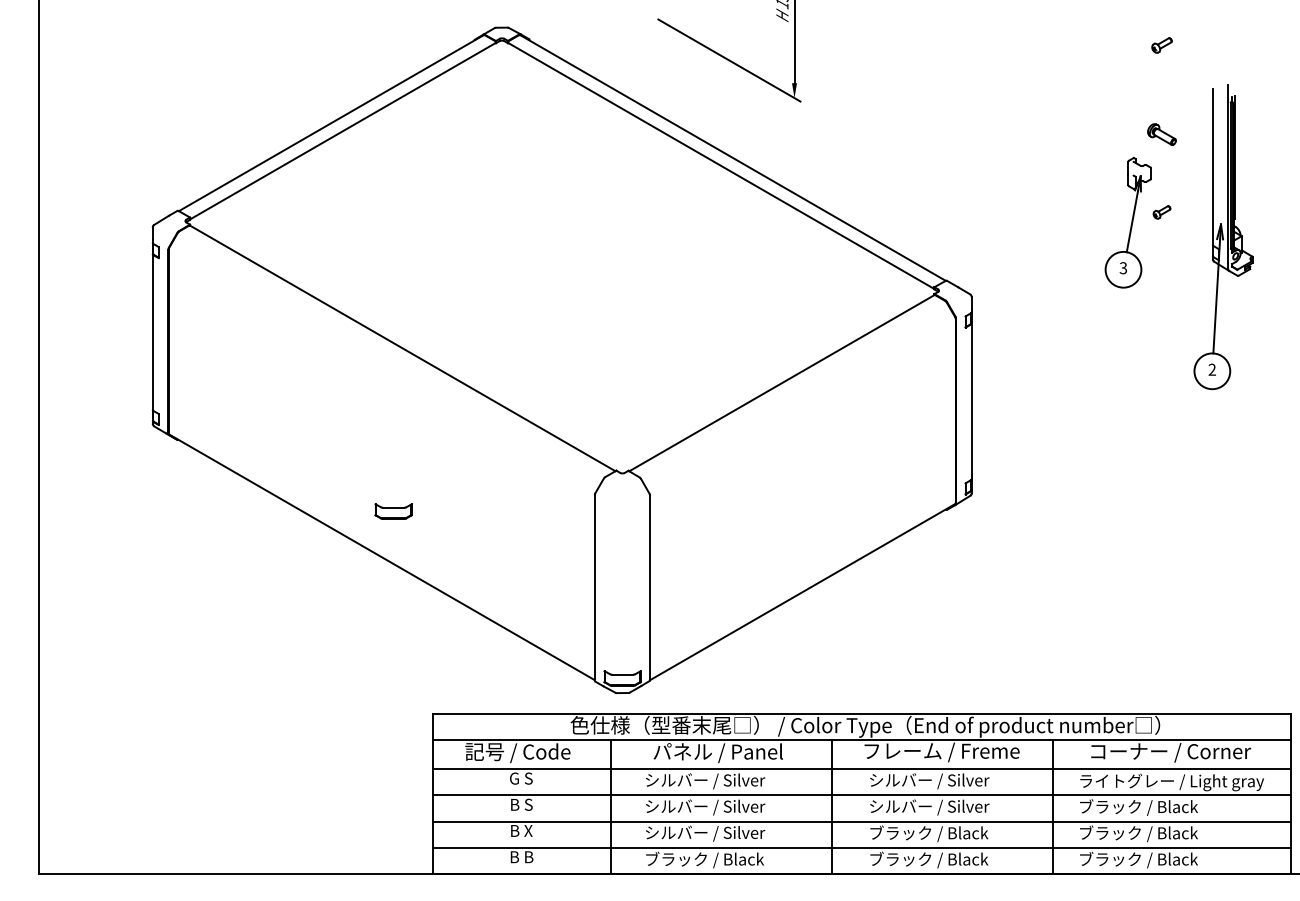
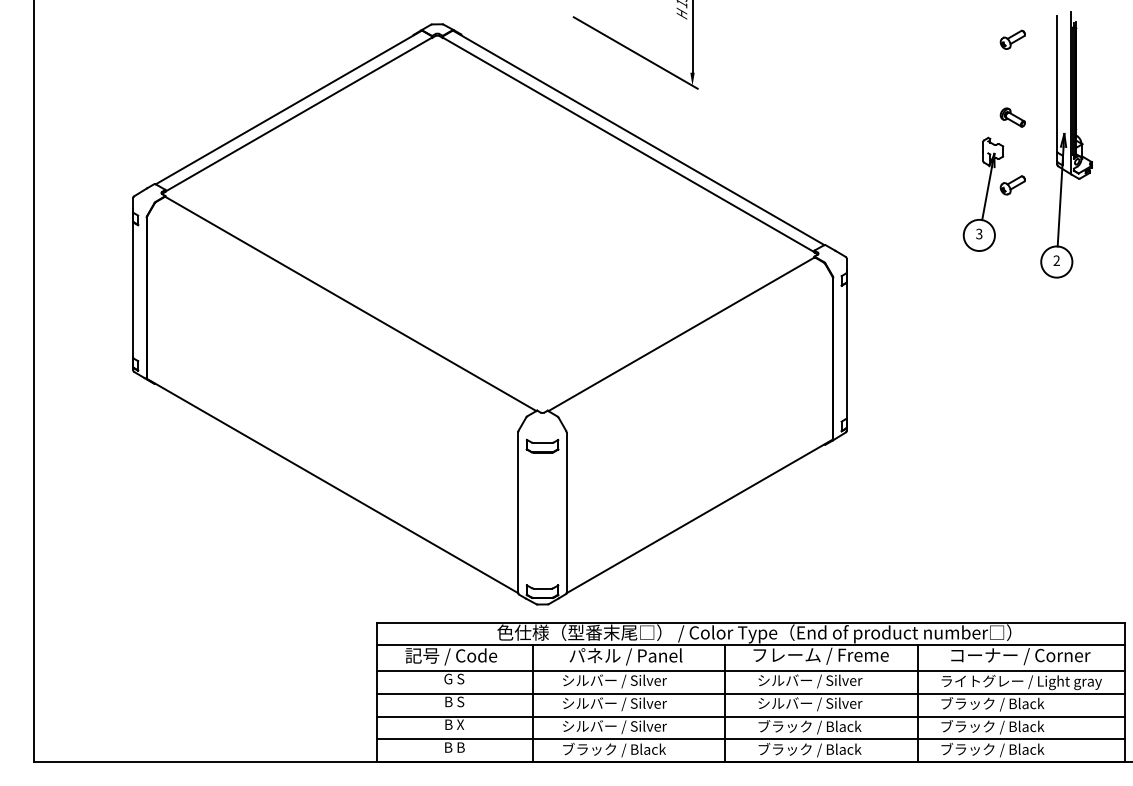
part: (1161, 45) -> (1012, 39), size x1.43
part: (1161, 212) -> (1012, 185), size x1.67
part: (1223, 237) -> (1066, 145), moved
part: (393, 511) -> (542, 446), moved

